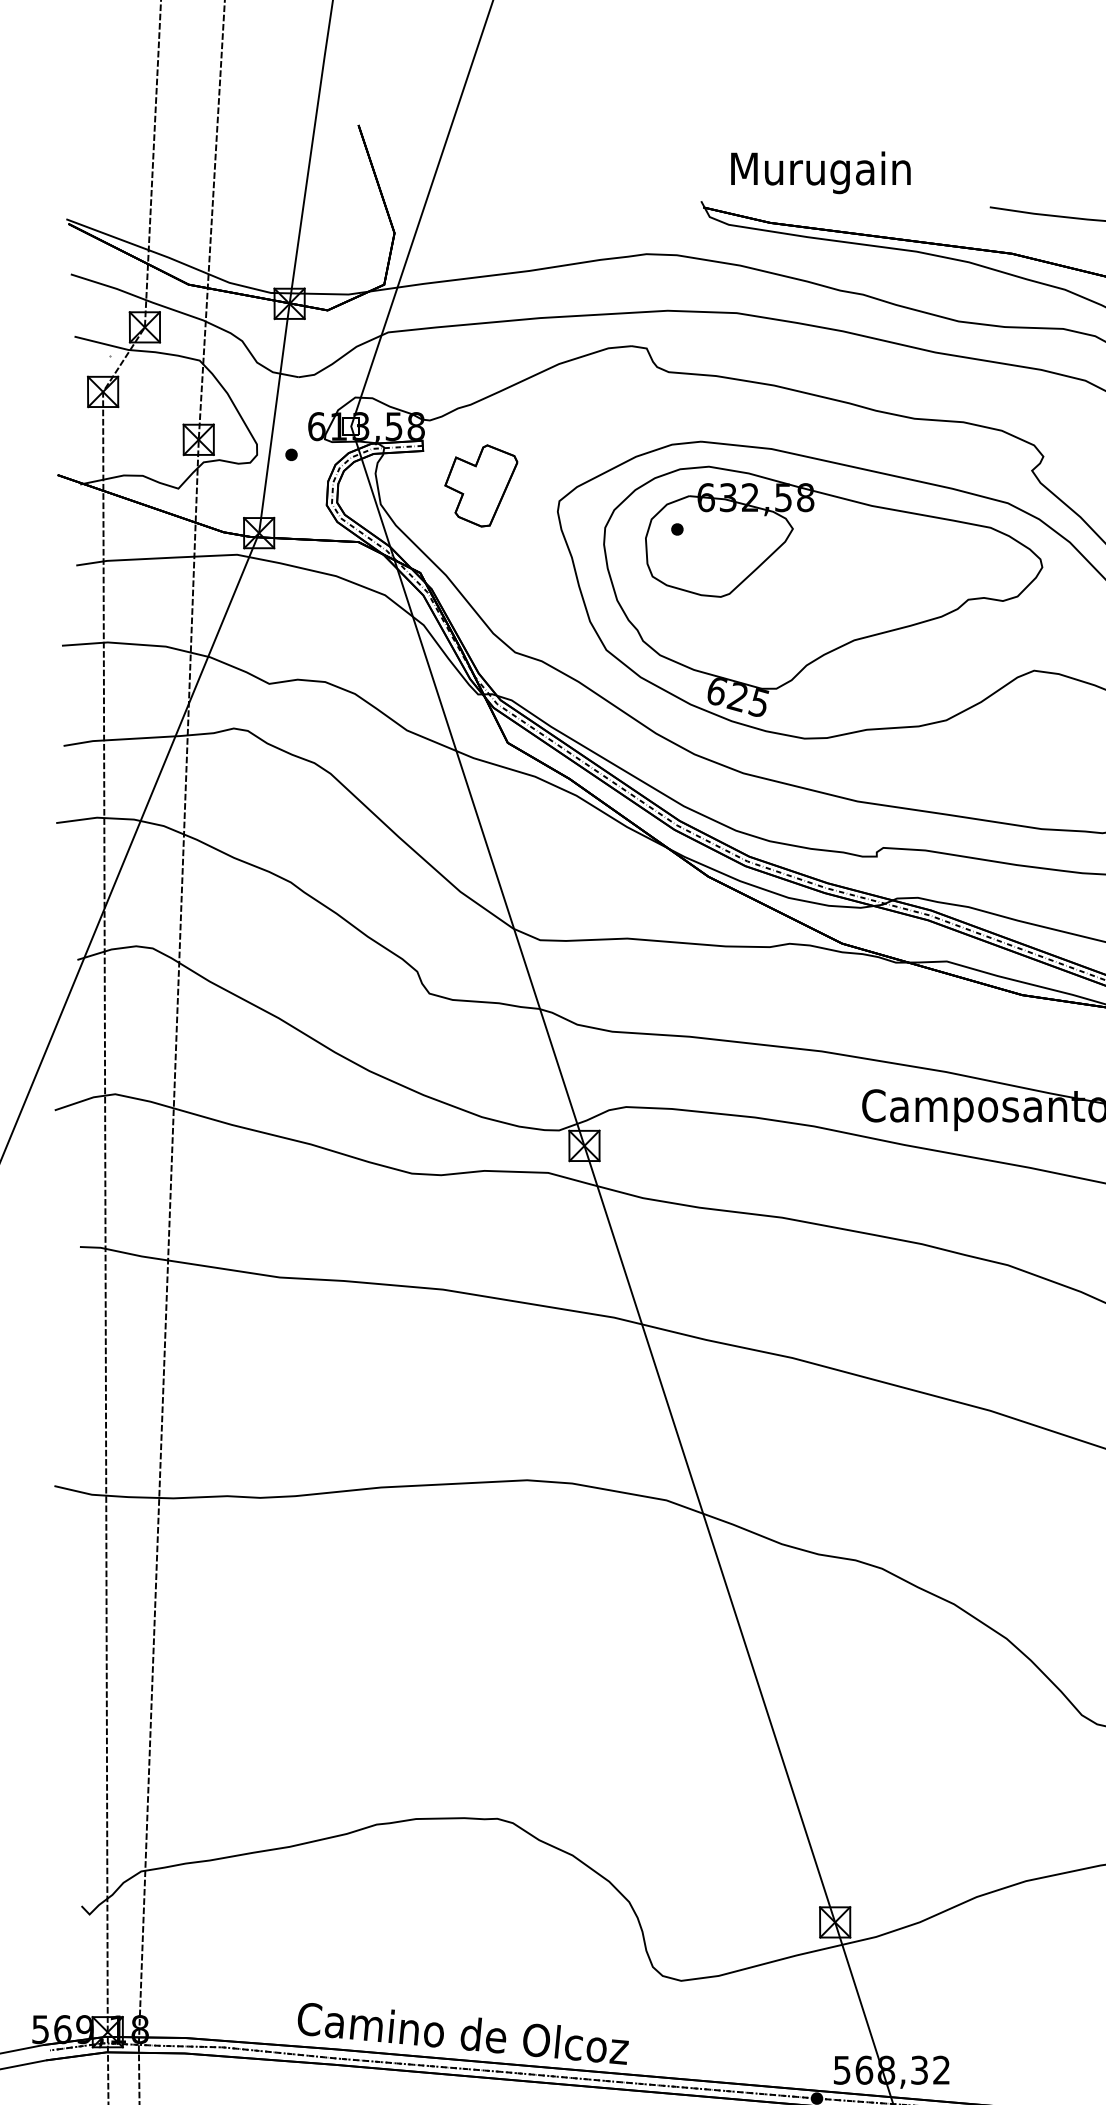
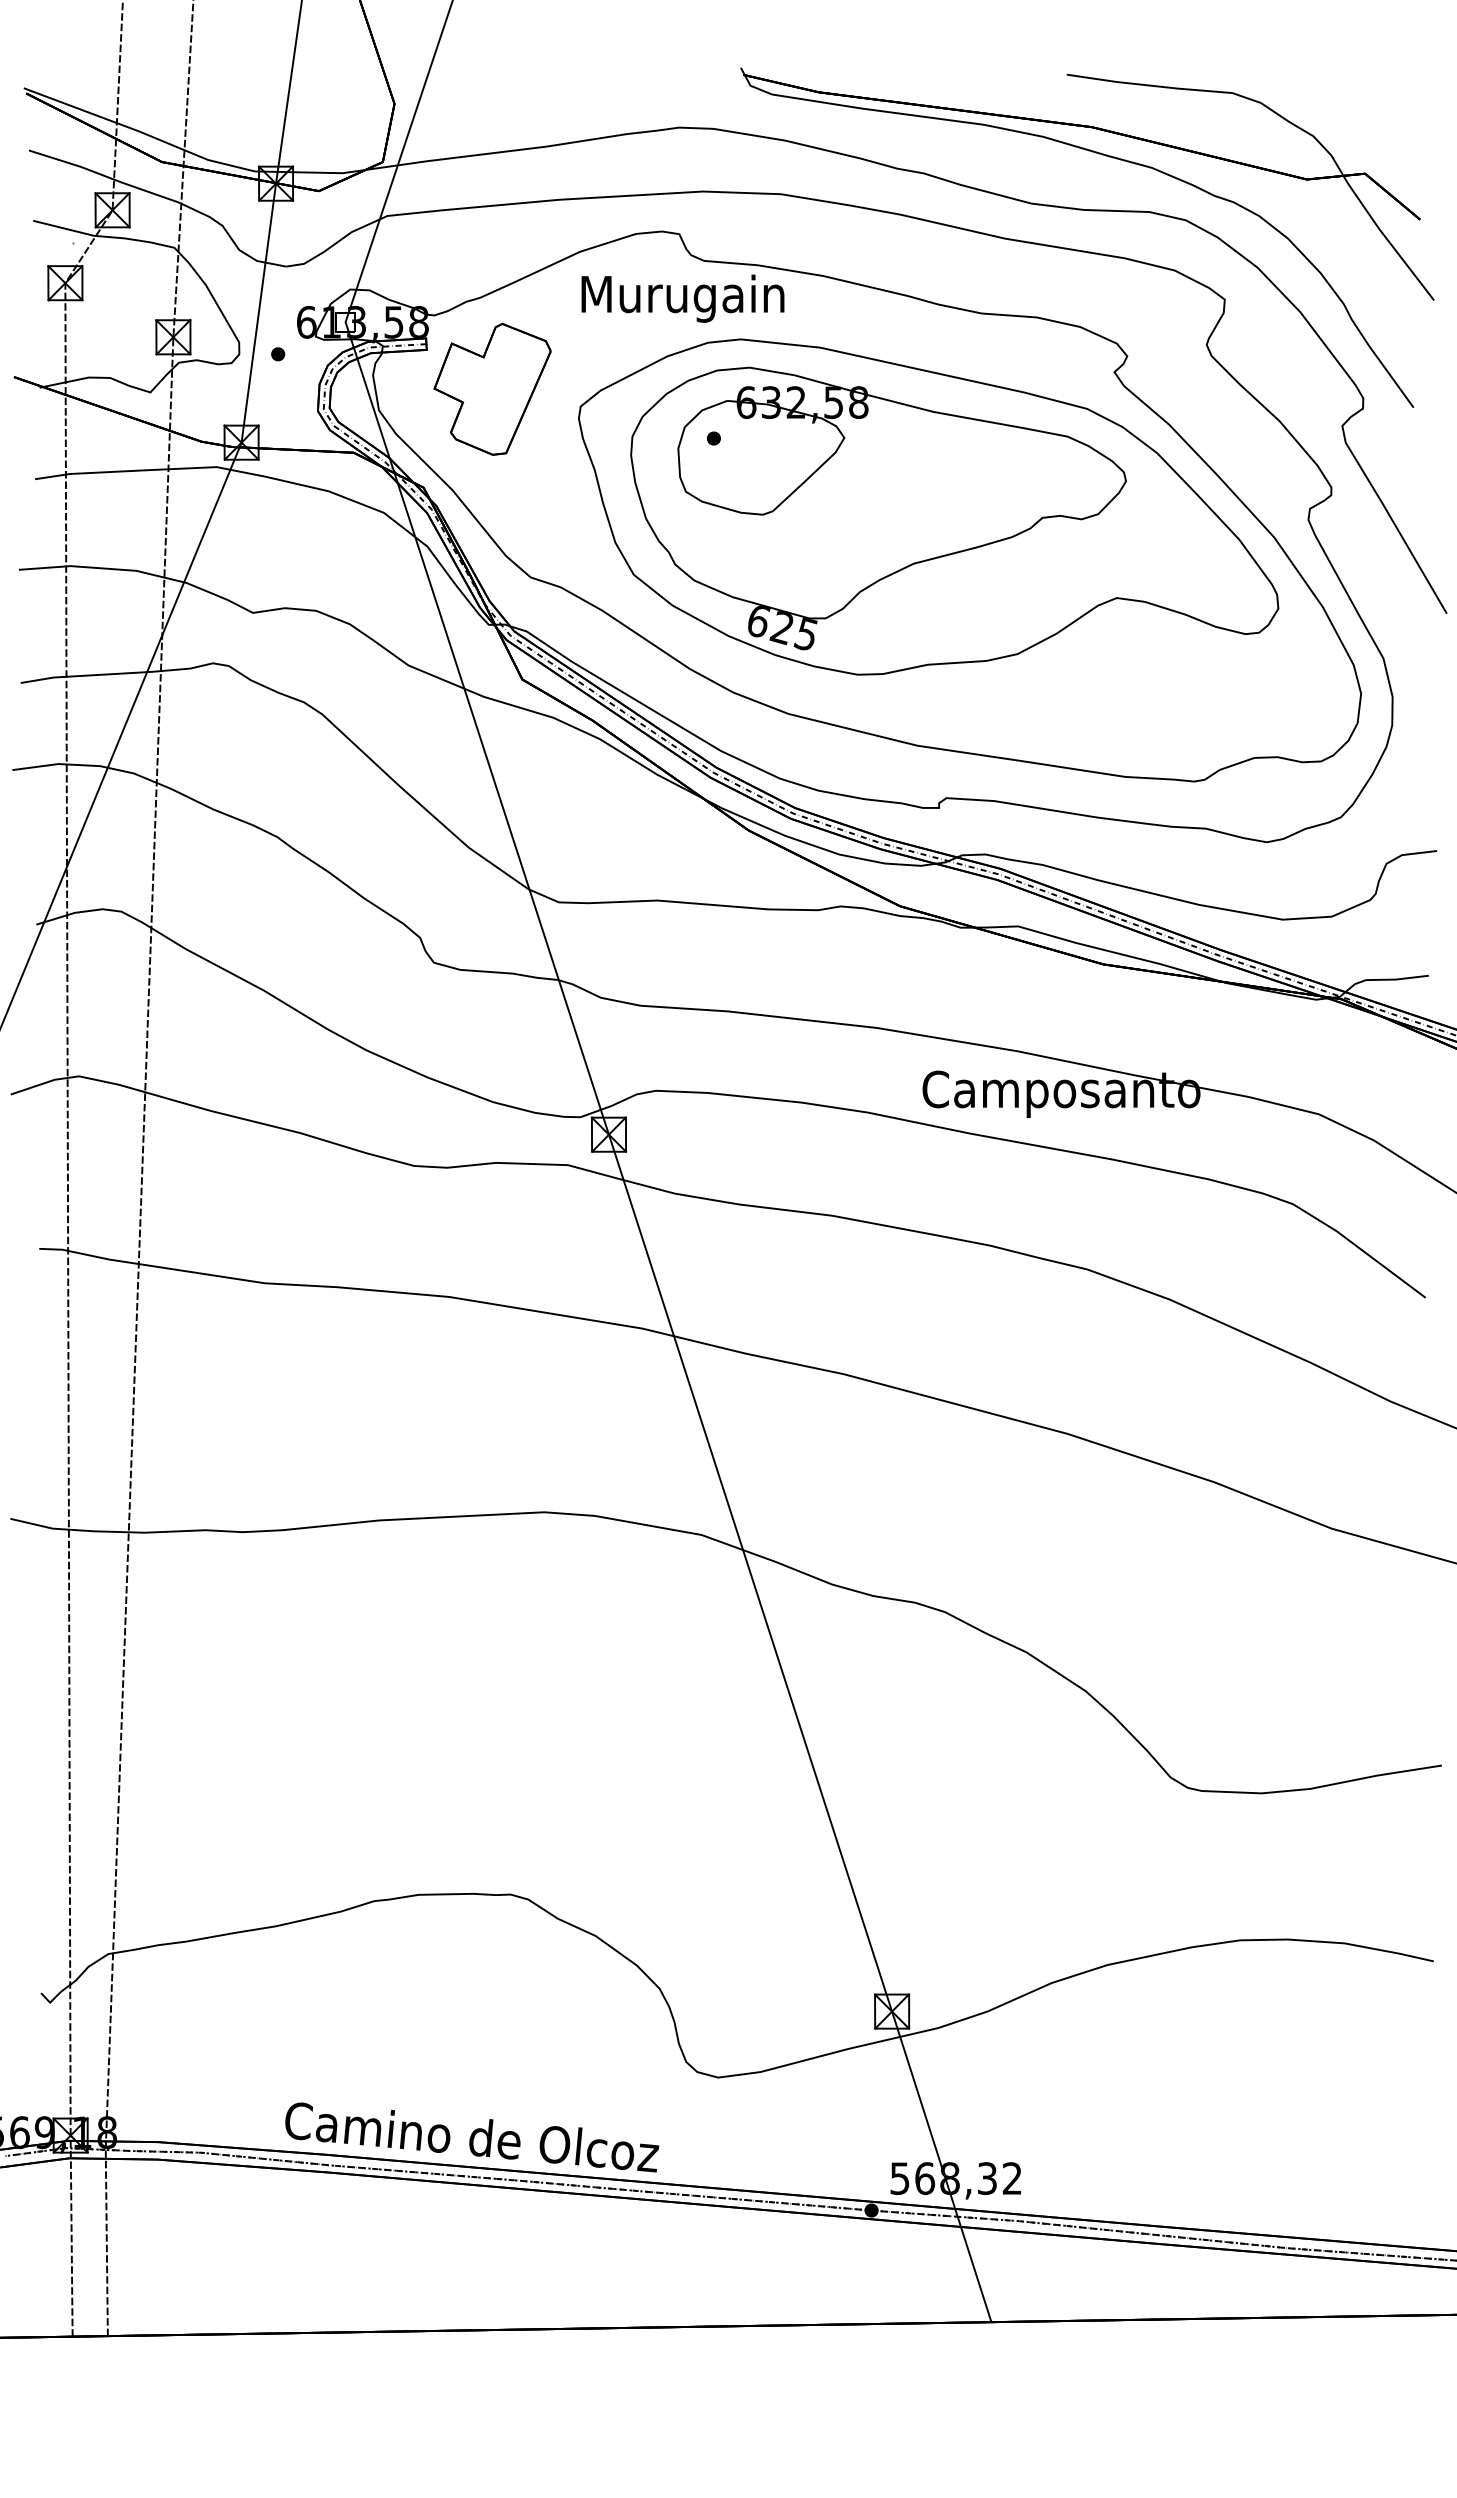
text: (820, 172) -> (682, 298), moved
part: (481, 486) -> (492, 389), size x1.43

